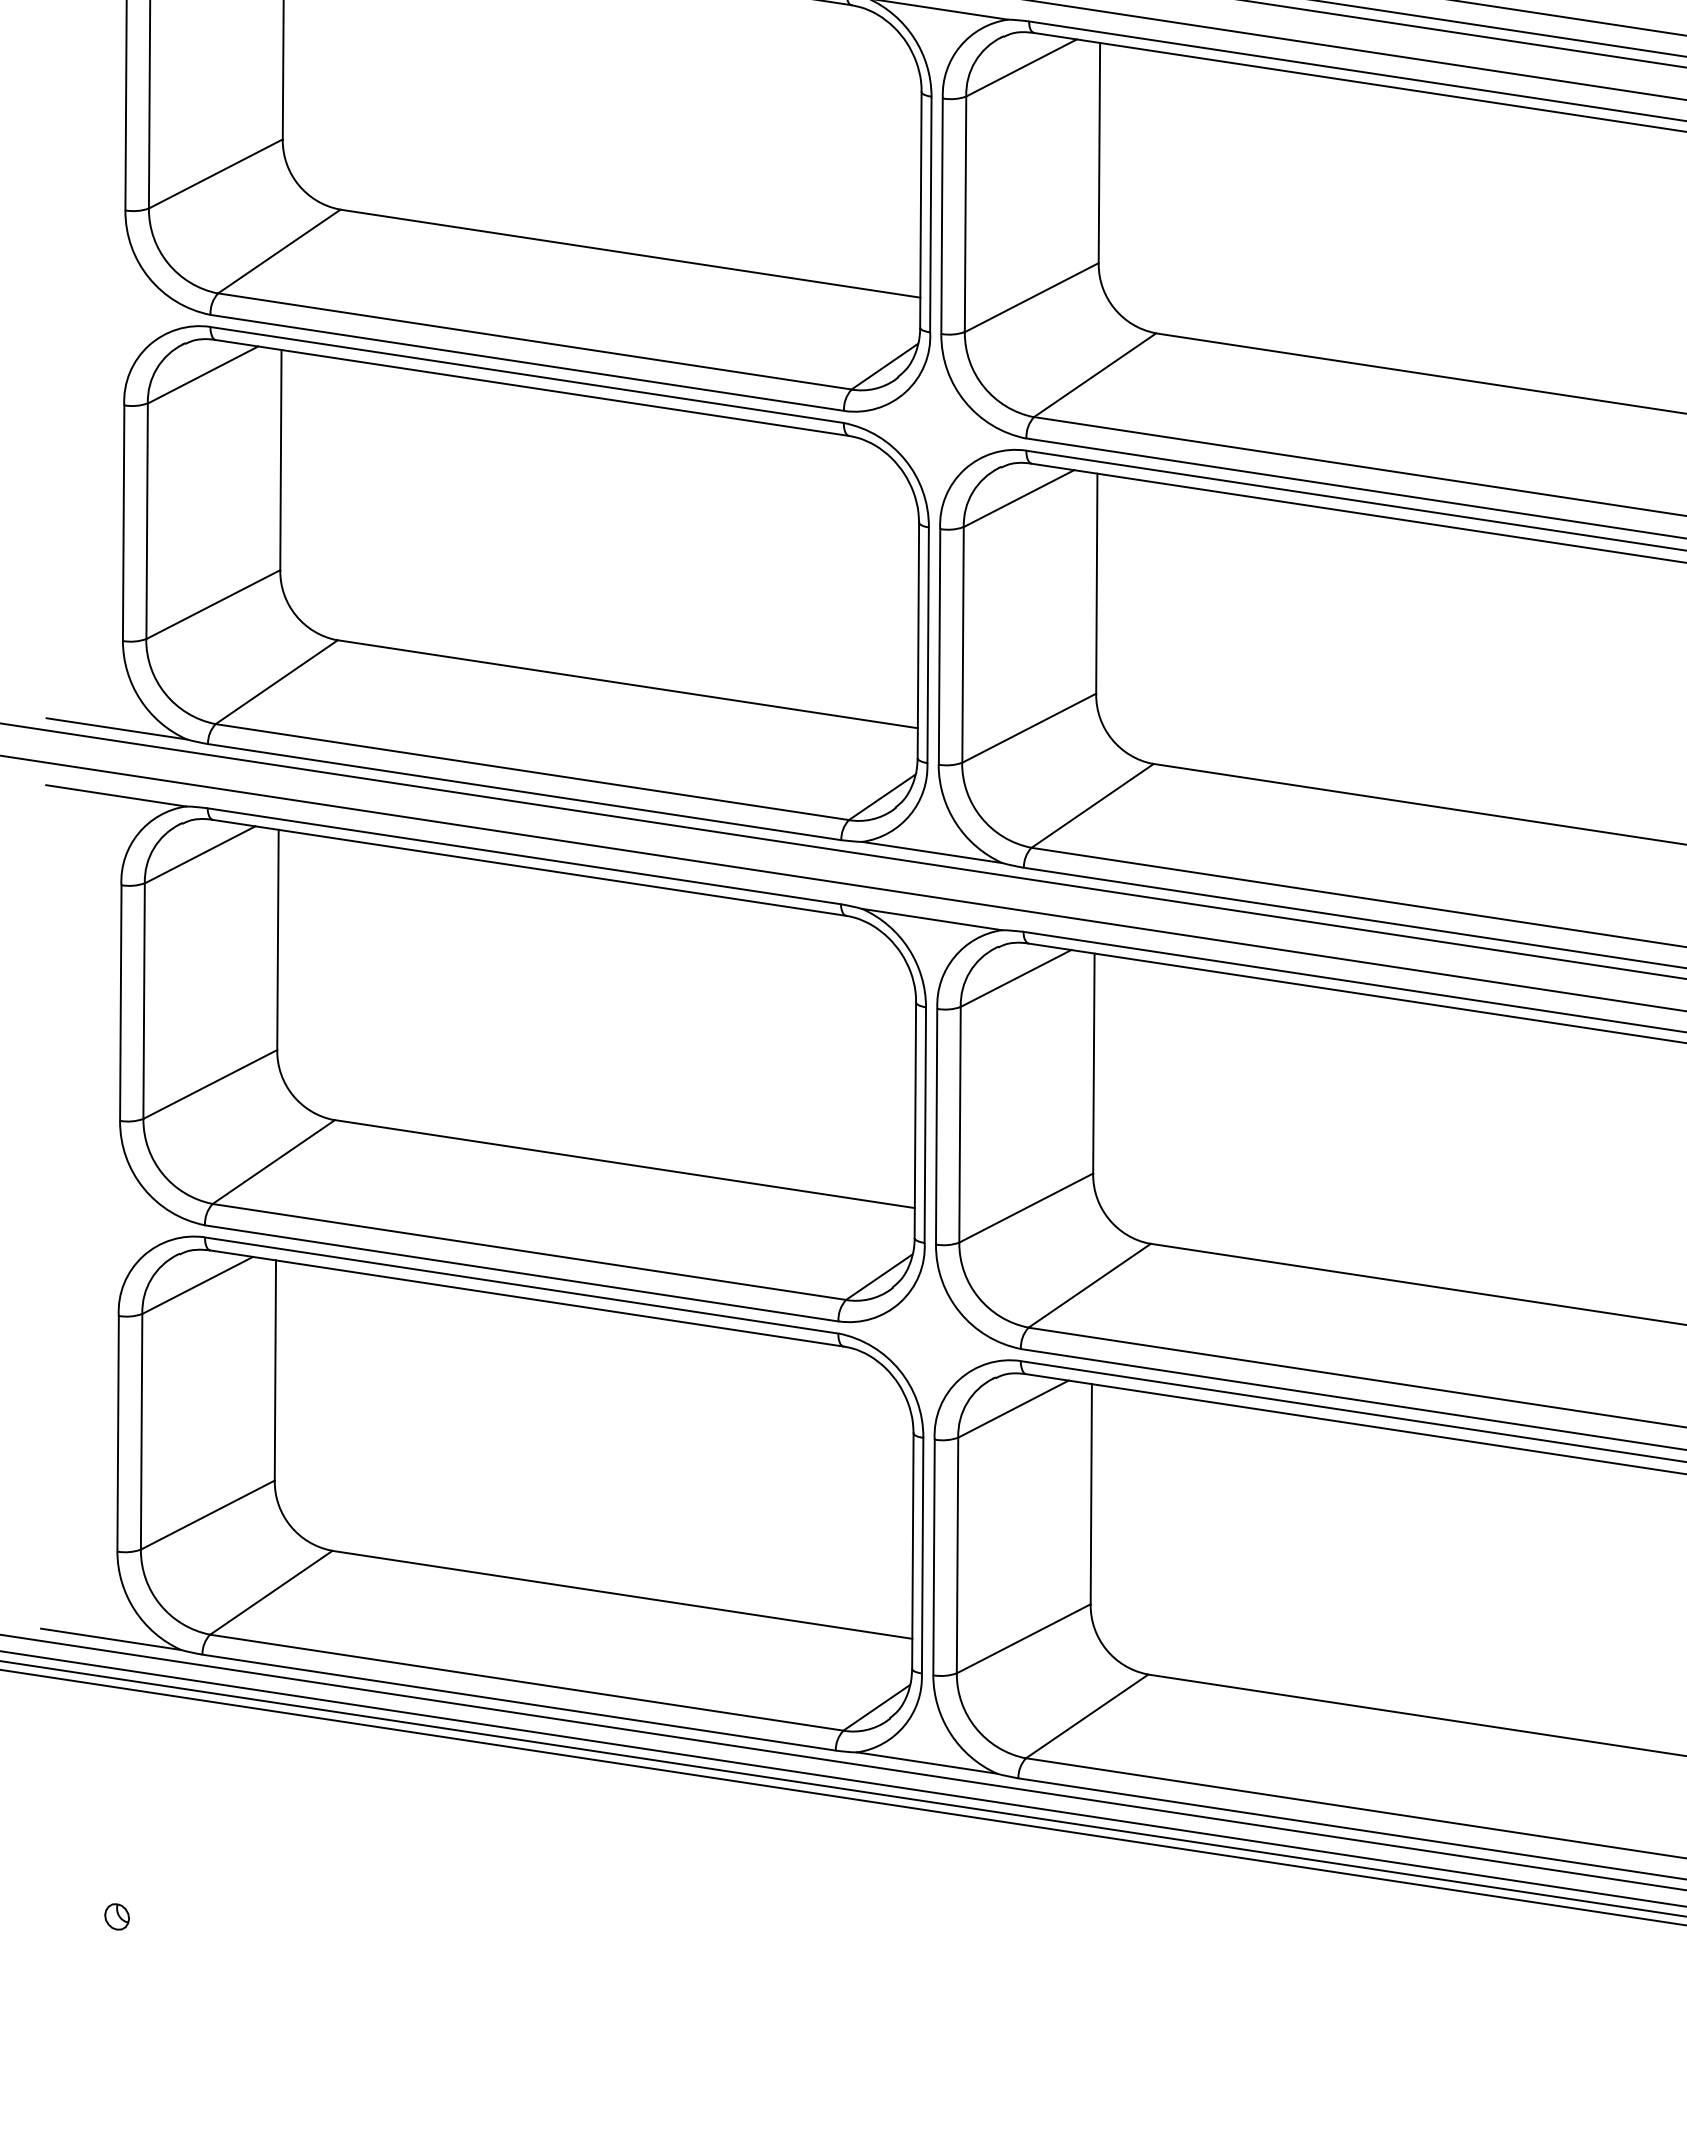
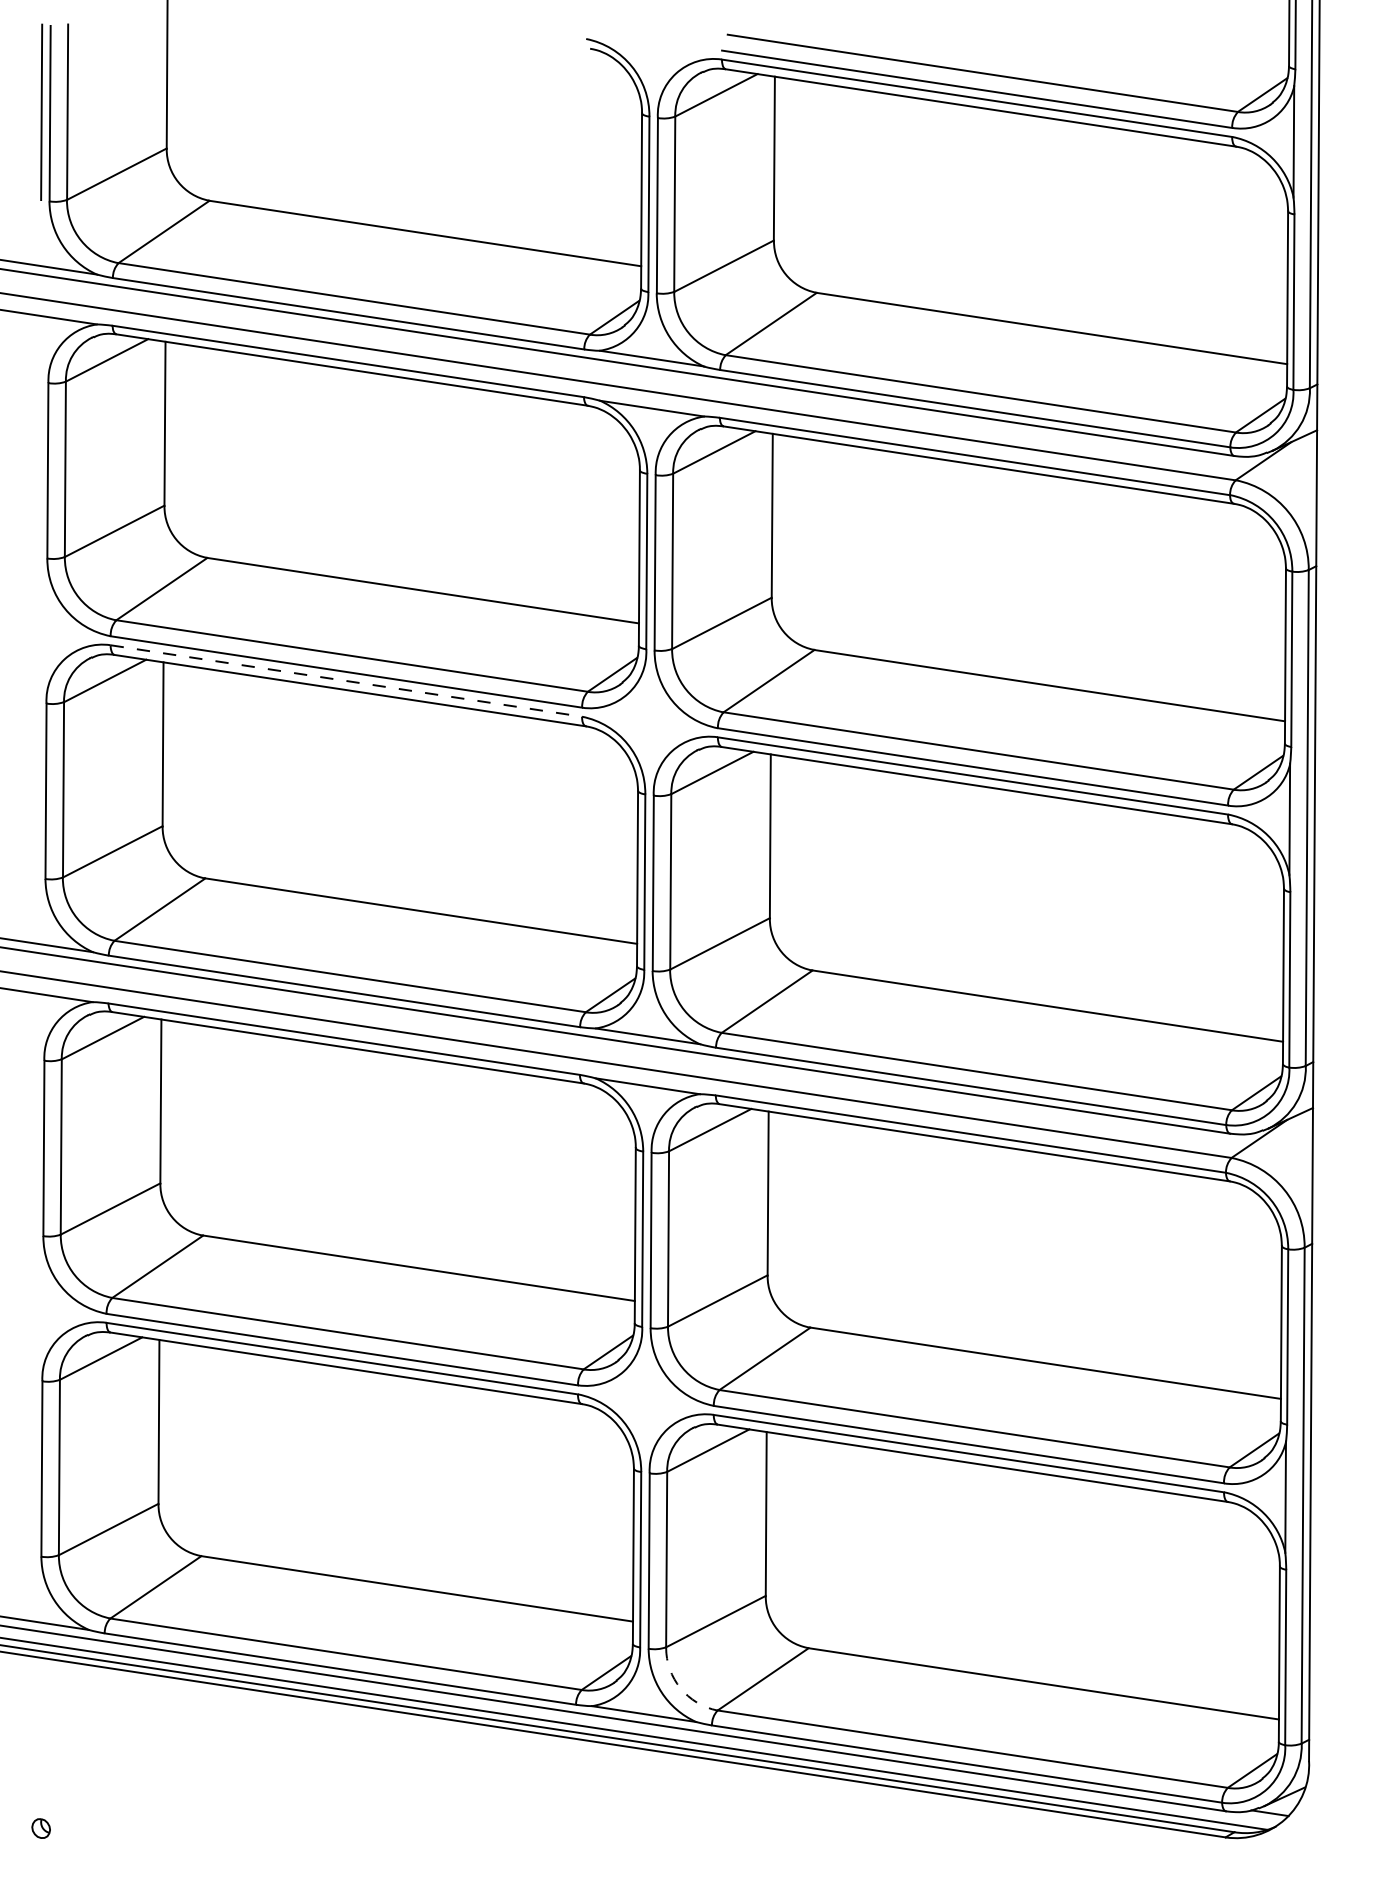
line: (527, 375) -> (346, 681), solid -> dashed
arc: (976, 1728) -> (680, 1688), solid -> dashed

